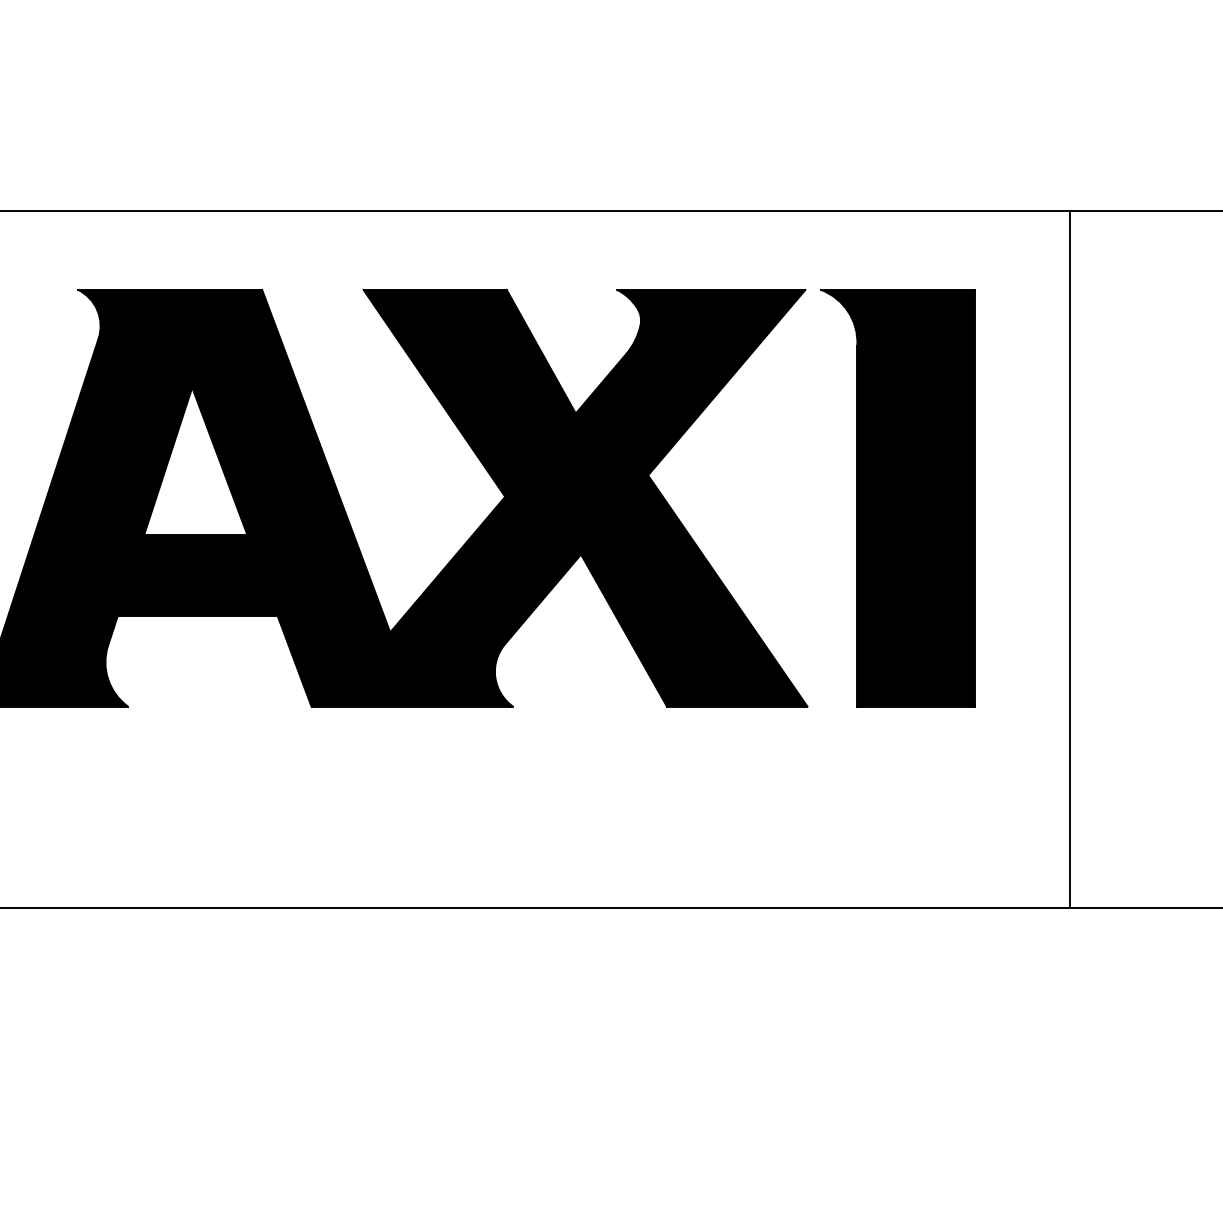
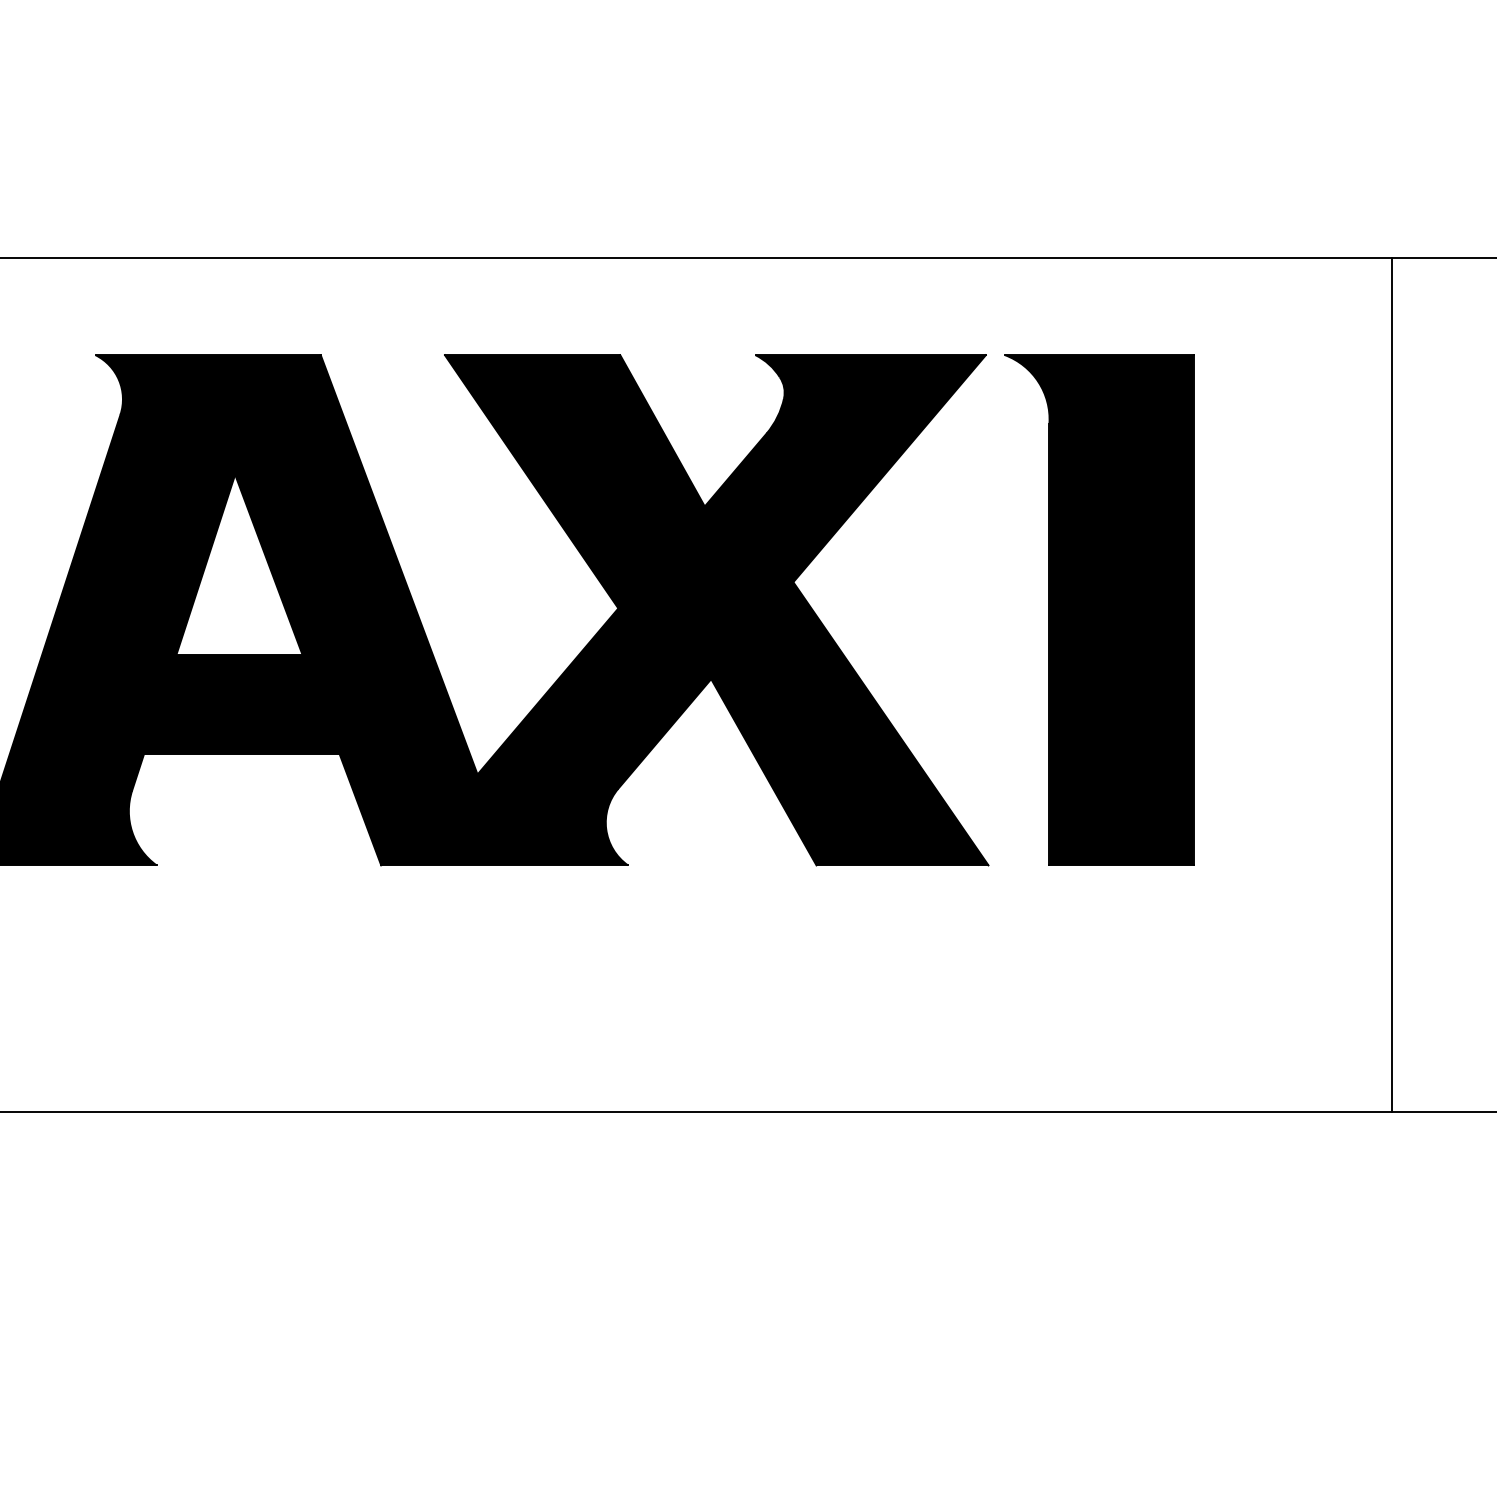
line: (1069, 559) -> (1391, 685), moved

